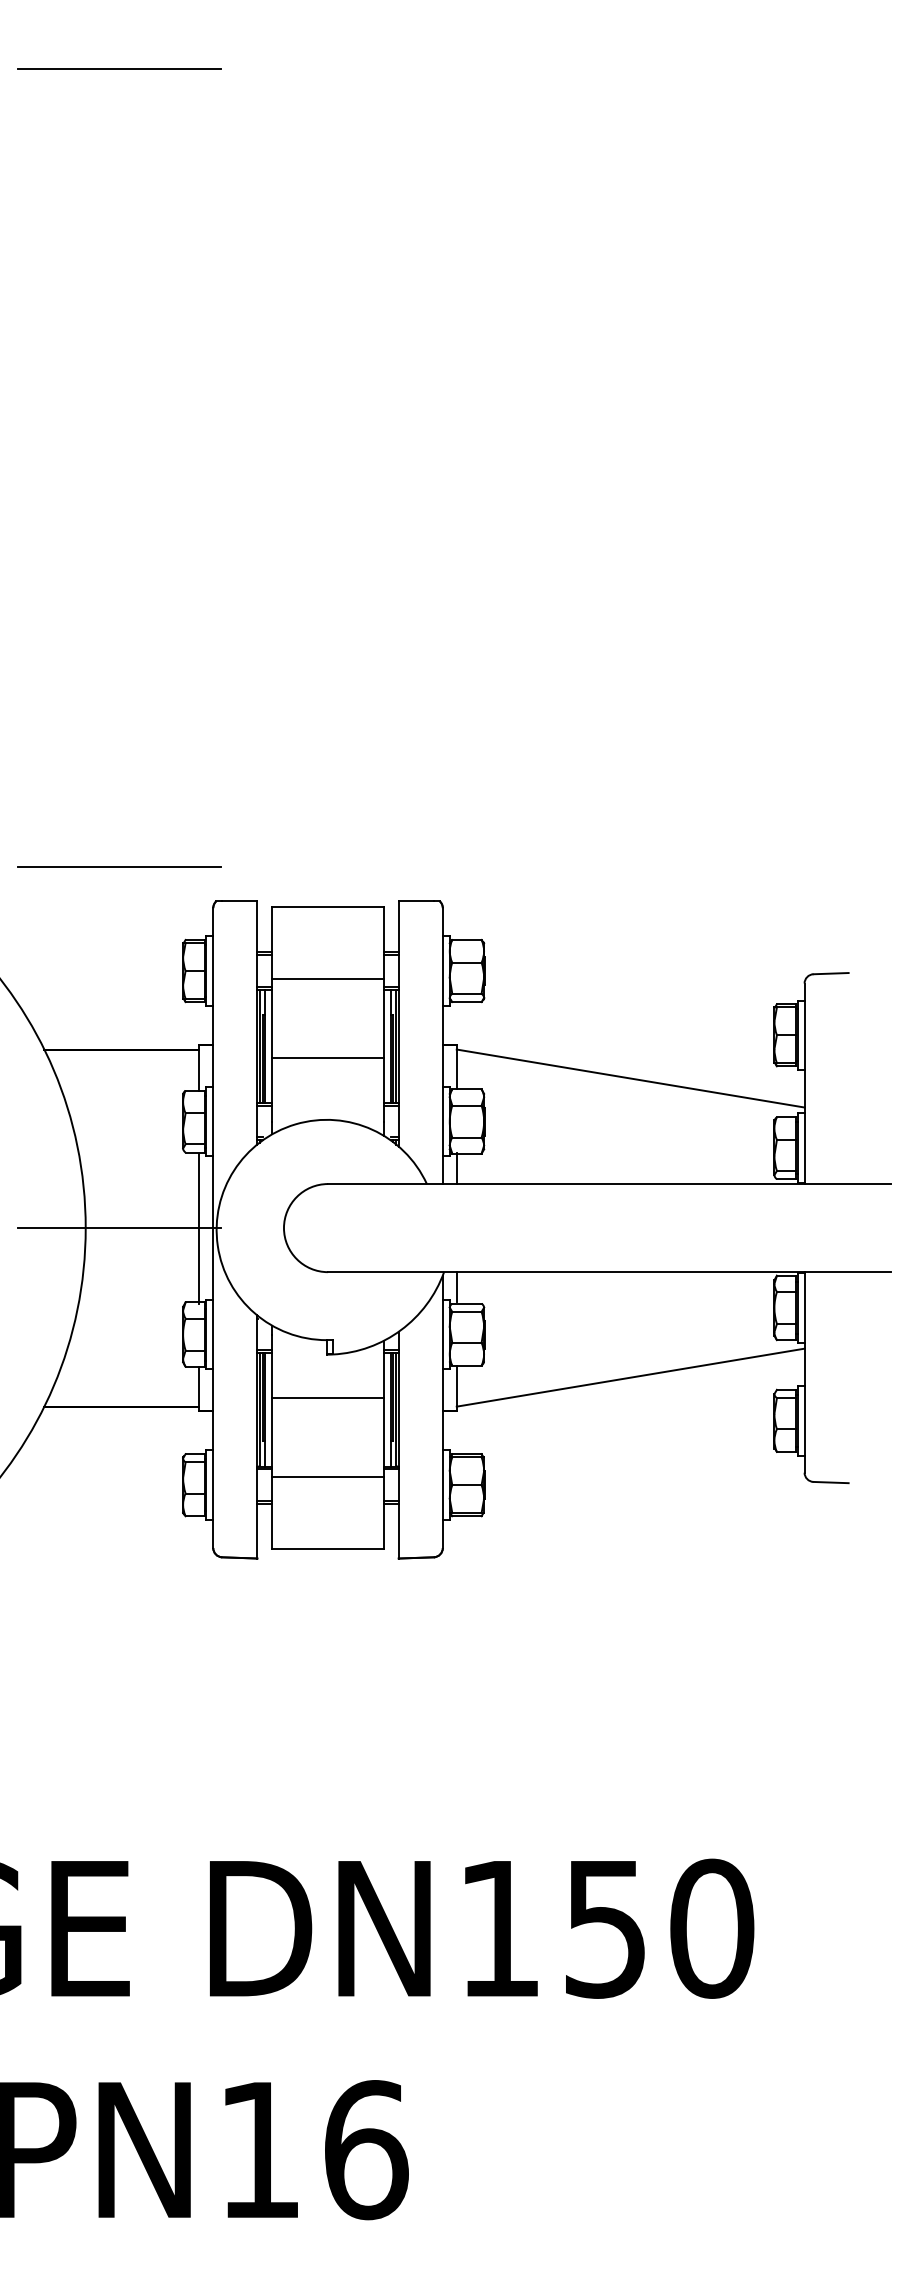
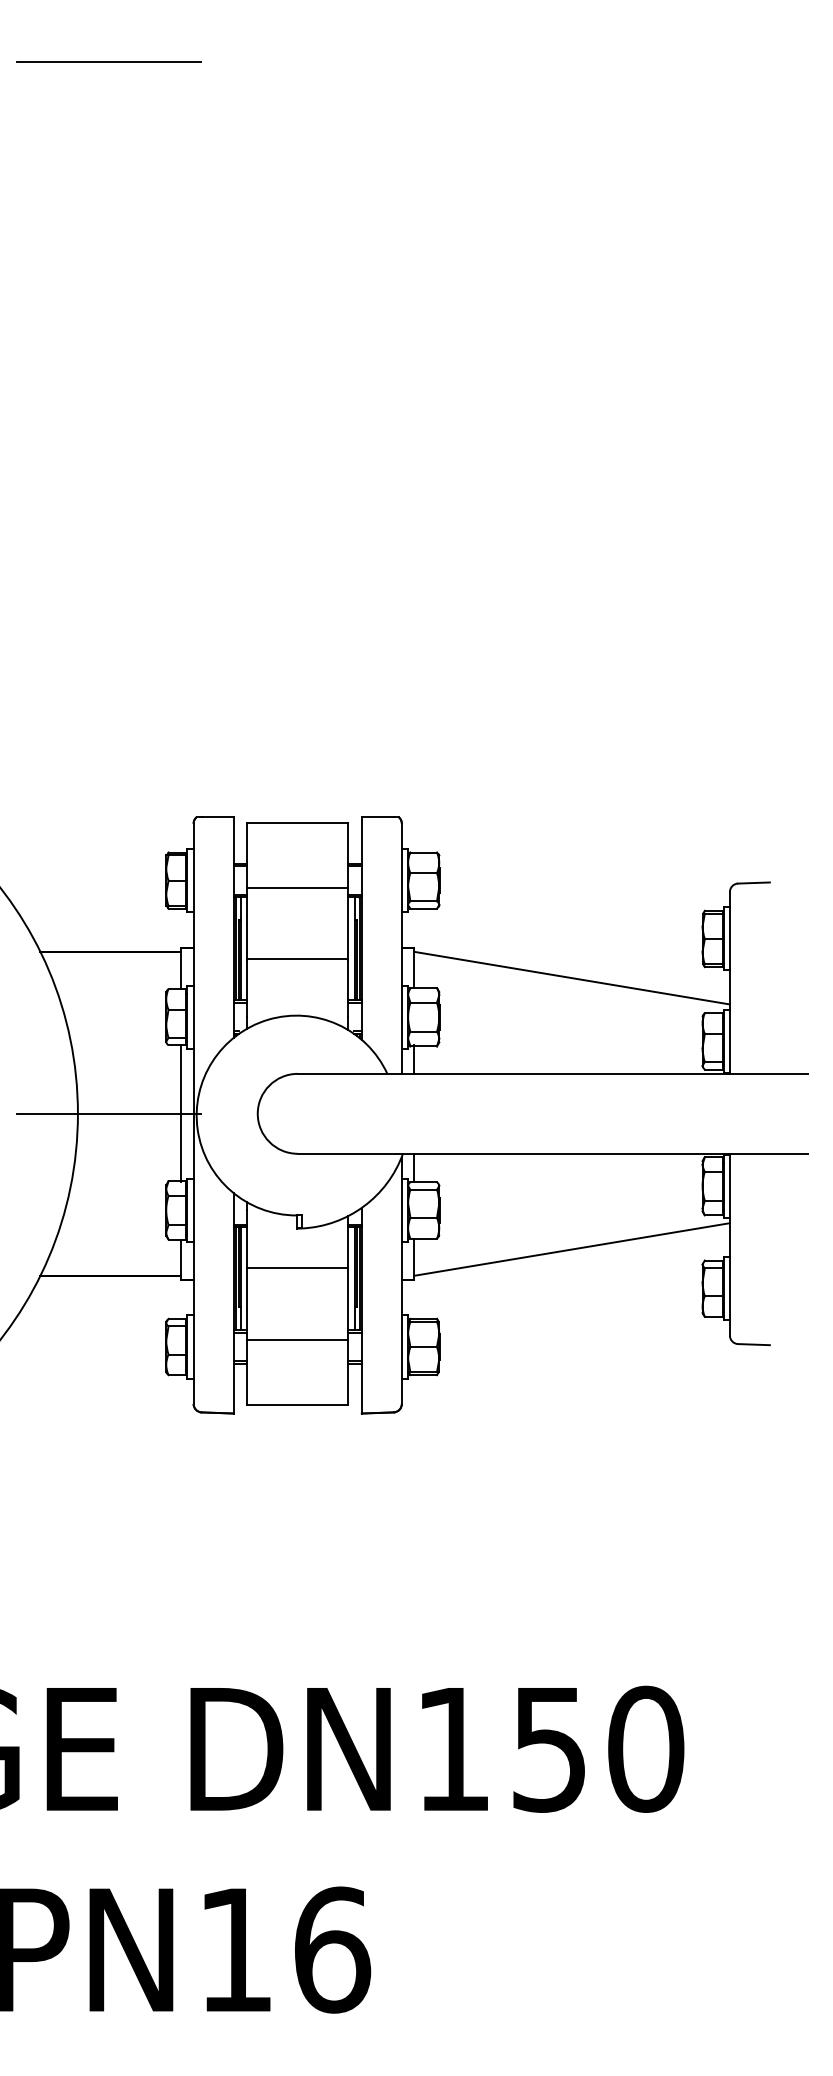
line: (119, 866) -> (108, 785), removed

